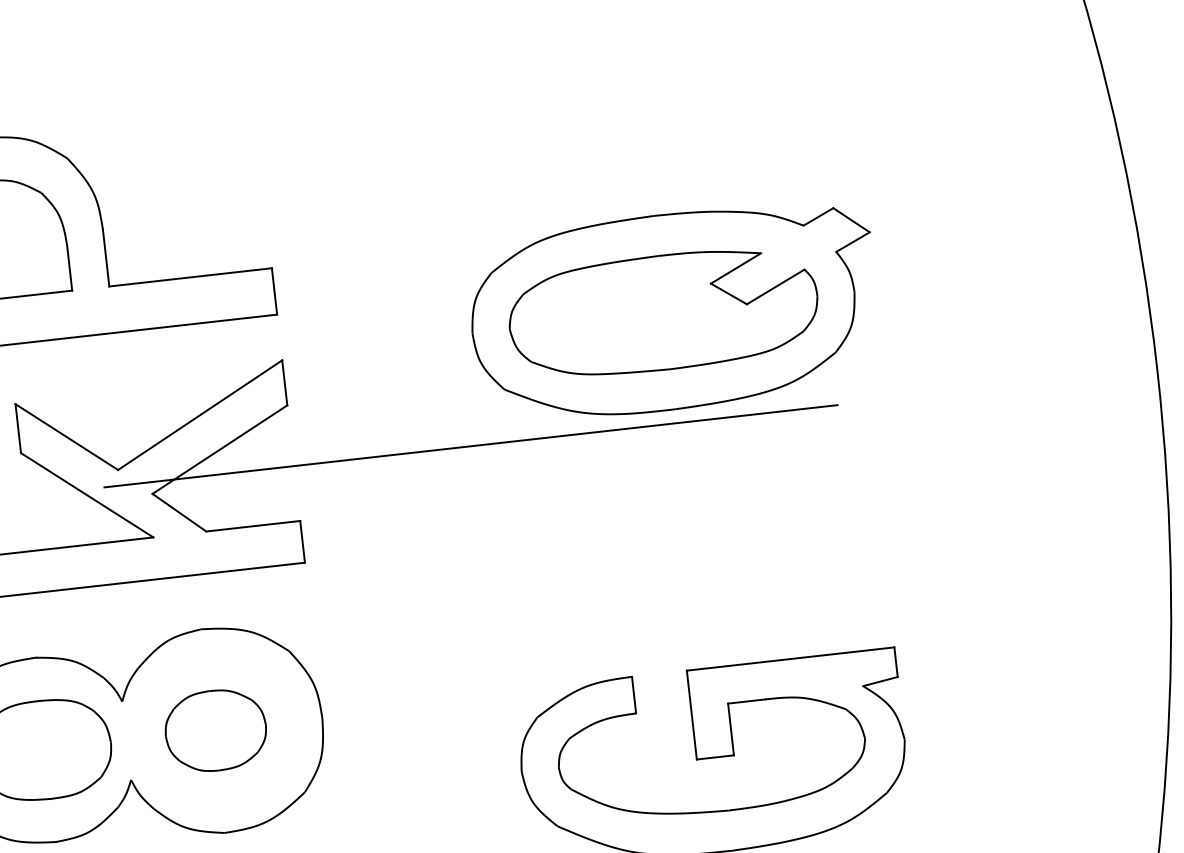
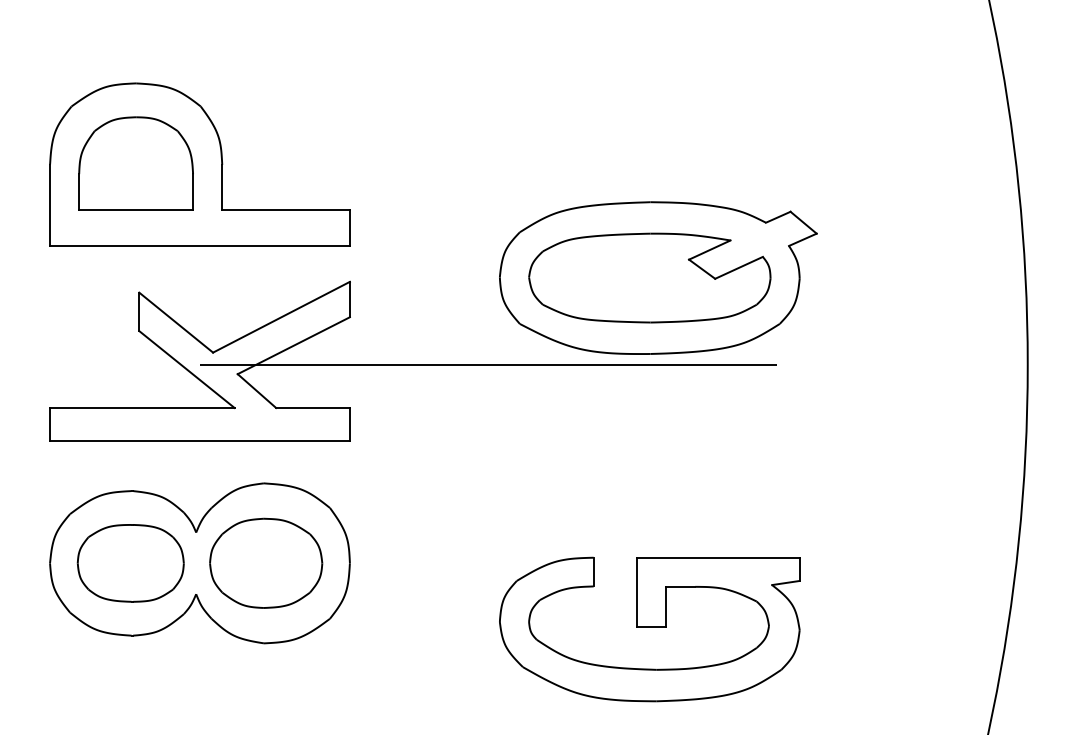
part: (216, 729) -> (266, 562), size x1.43

